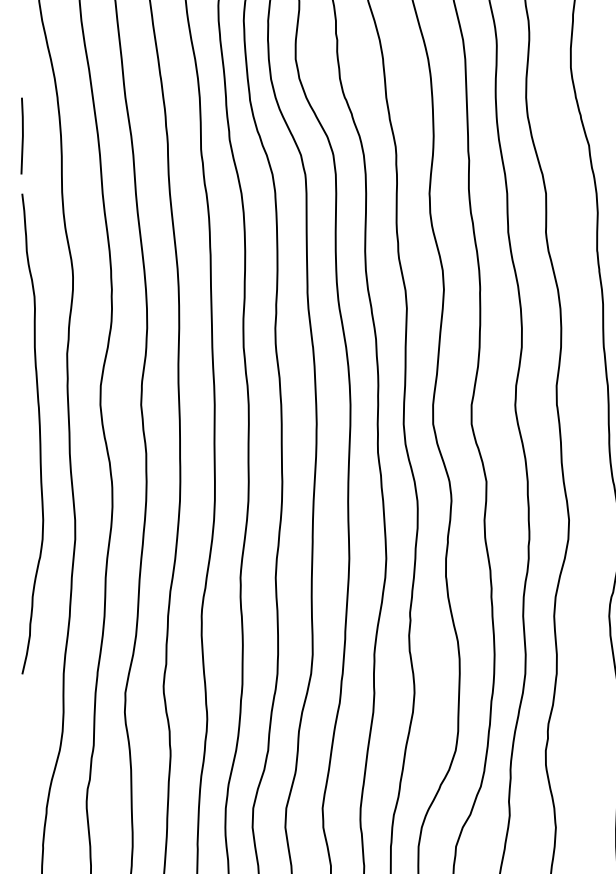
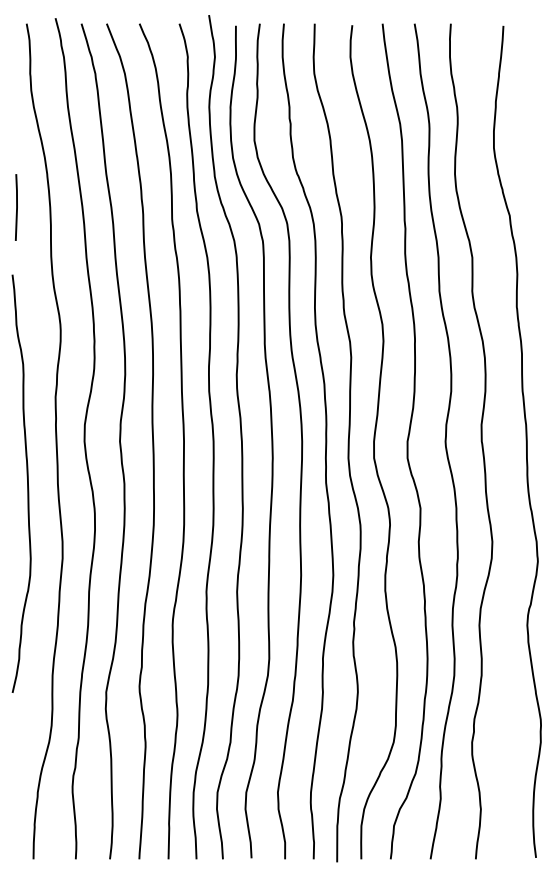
curve: (39, 433) -> (27, 483), moved

